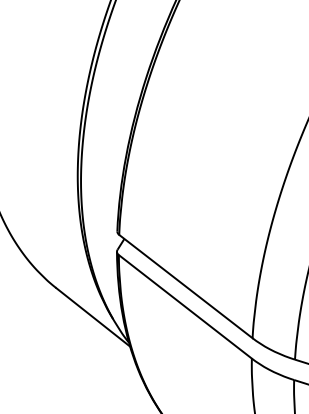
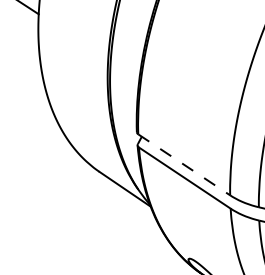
line: (186, 287) -> (184, 165), solid -> dashed

